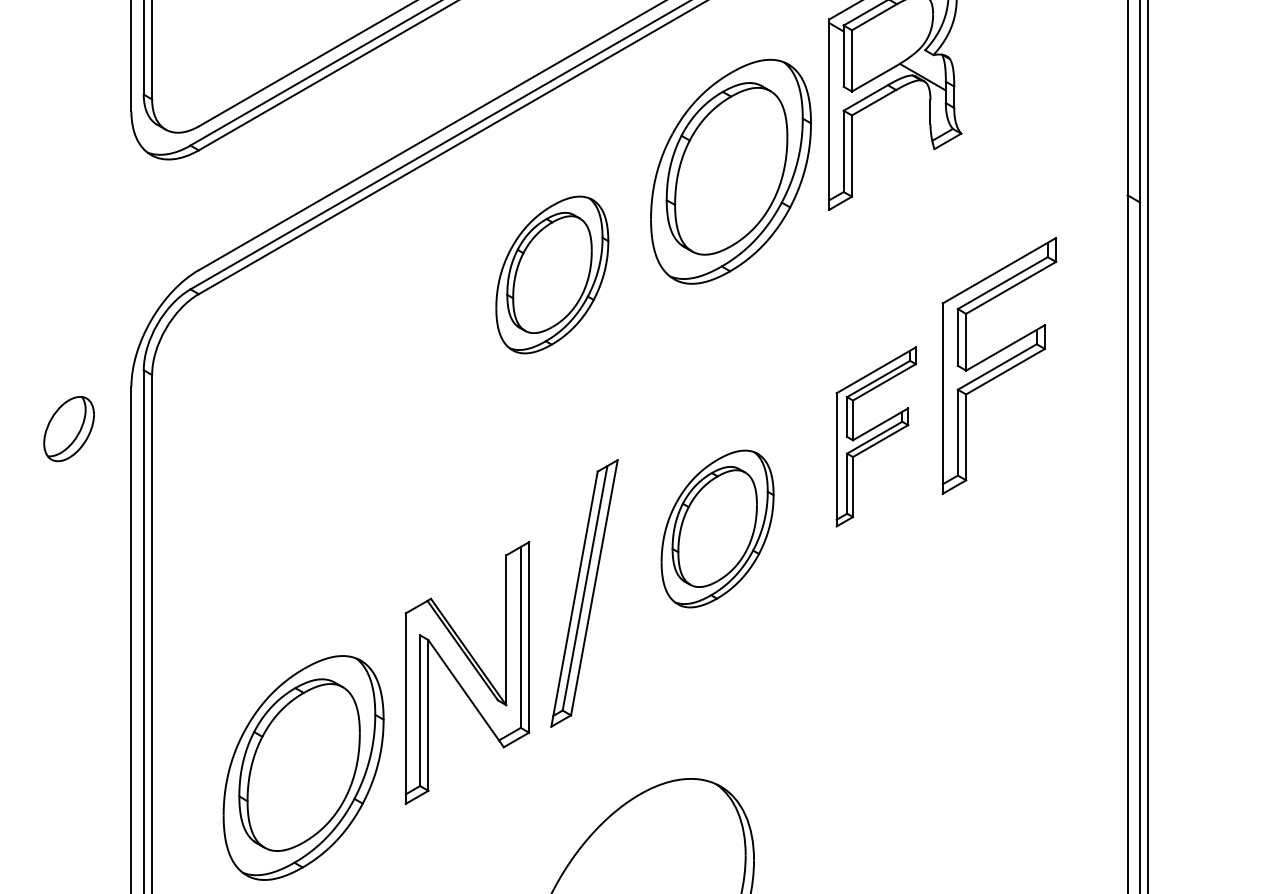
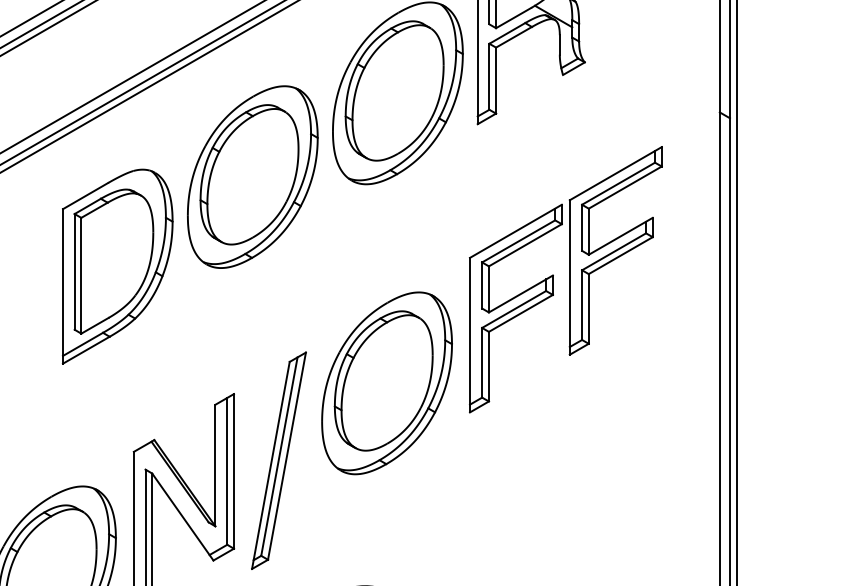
part: (552, 274) -> (252, 176), size x1.43
part: (385, 384) -> (117, 266), added
part: (875, 436) -> (515, 308), size x1.43
part: (717, 528) -> (386, 382), size x1.43
part: (584, 593) -> (278, 460), moved

